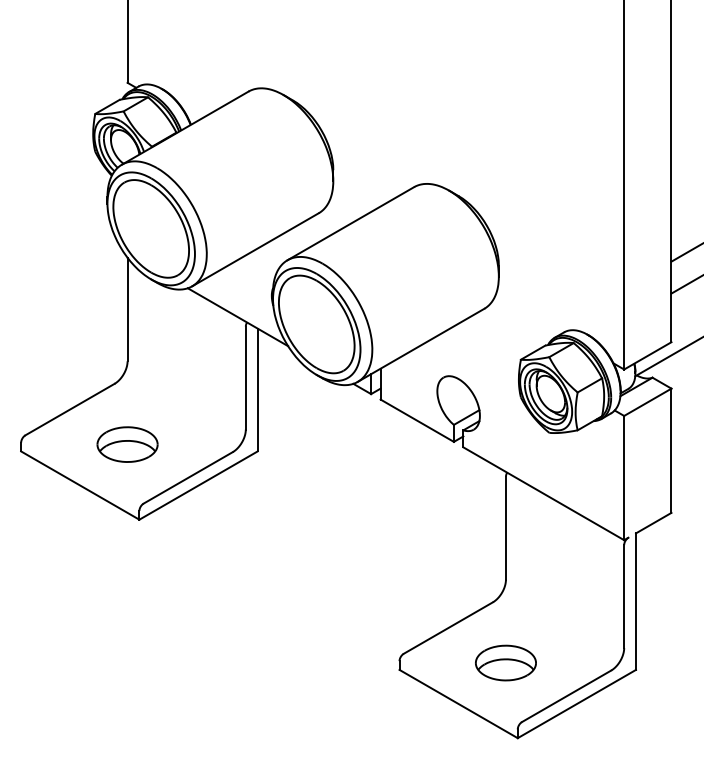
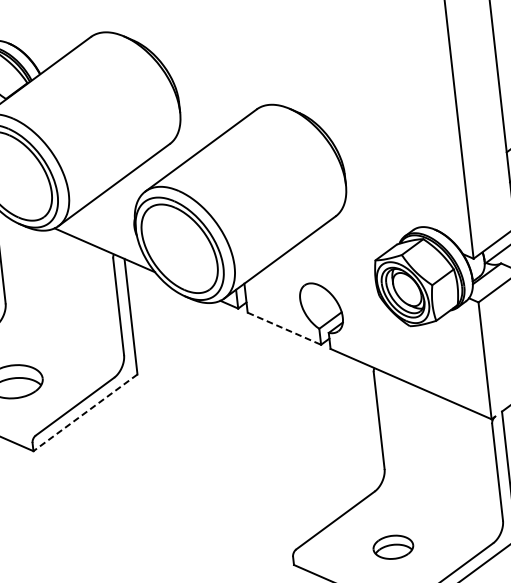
line: (417, 420) -> (284, 328), solid -> dashed
line: (198, 485) -> (85, 412), solid -> dashed
part: (505, 662) -> (392, 546), size x0.7

